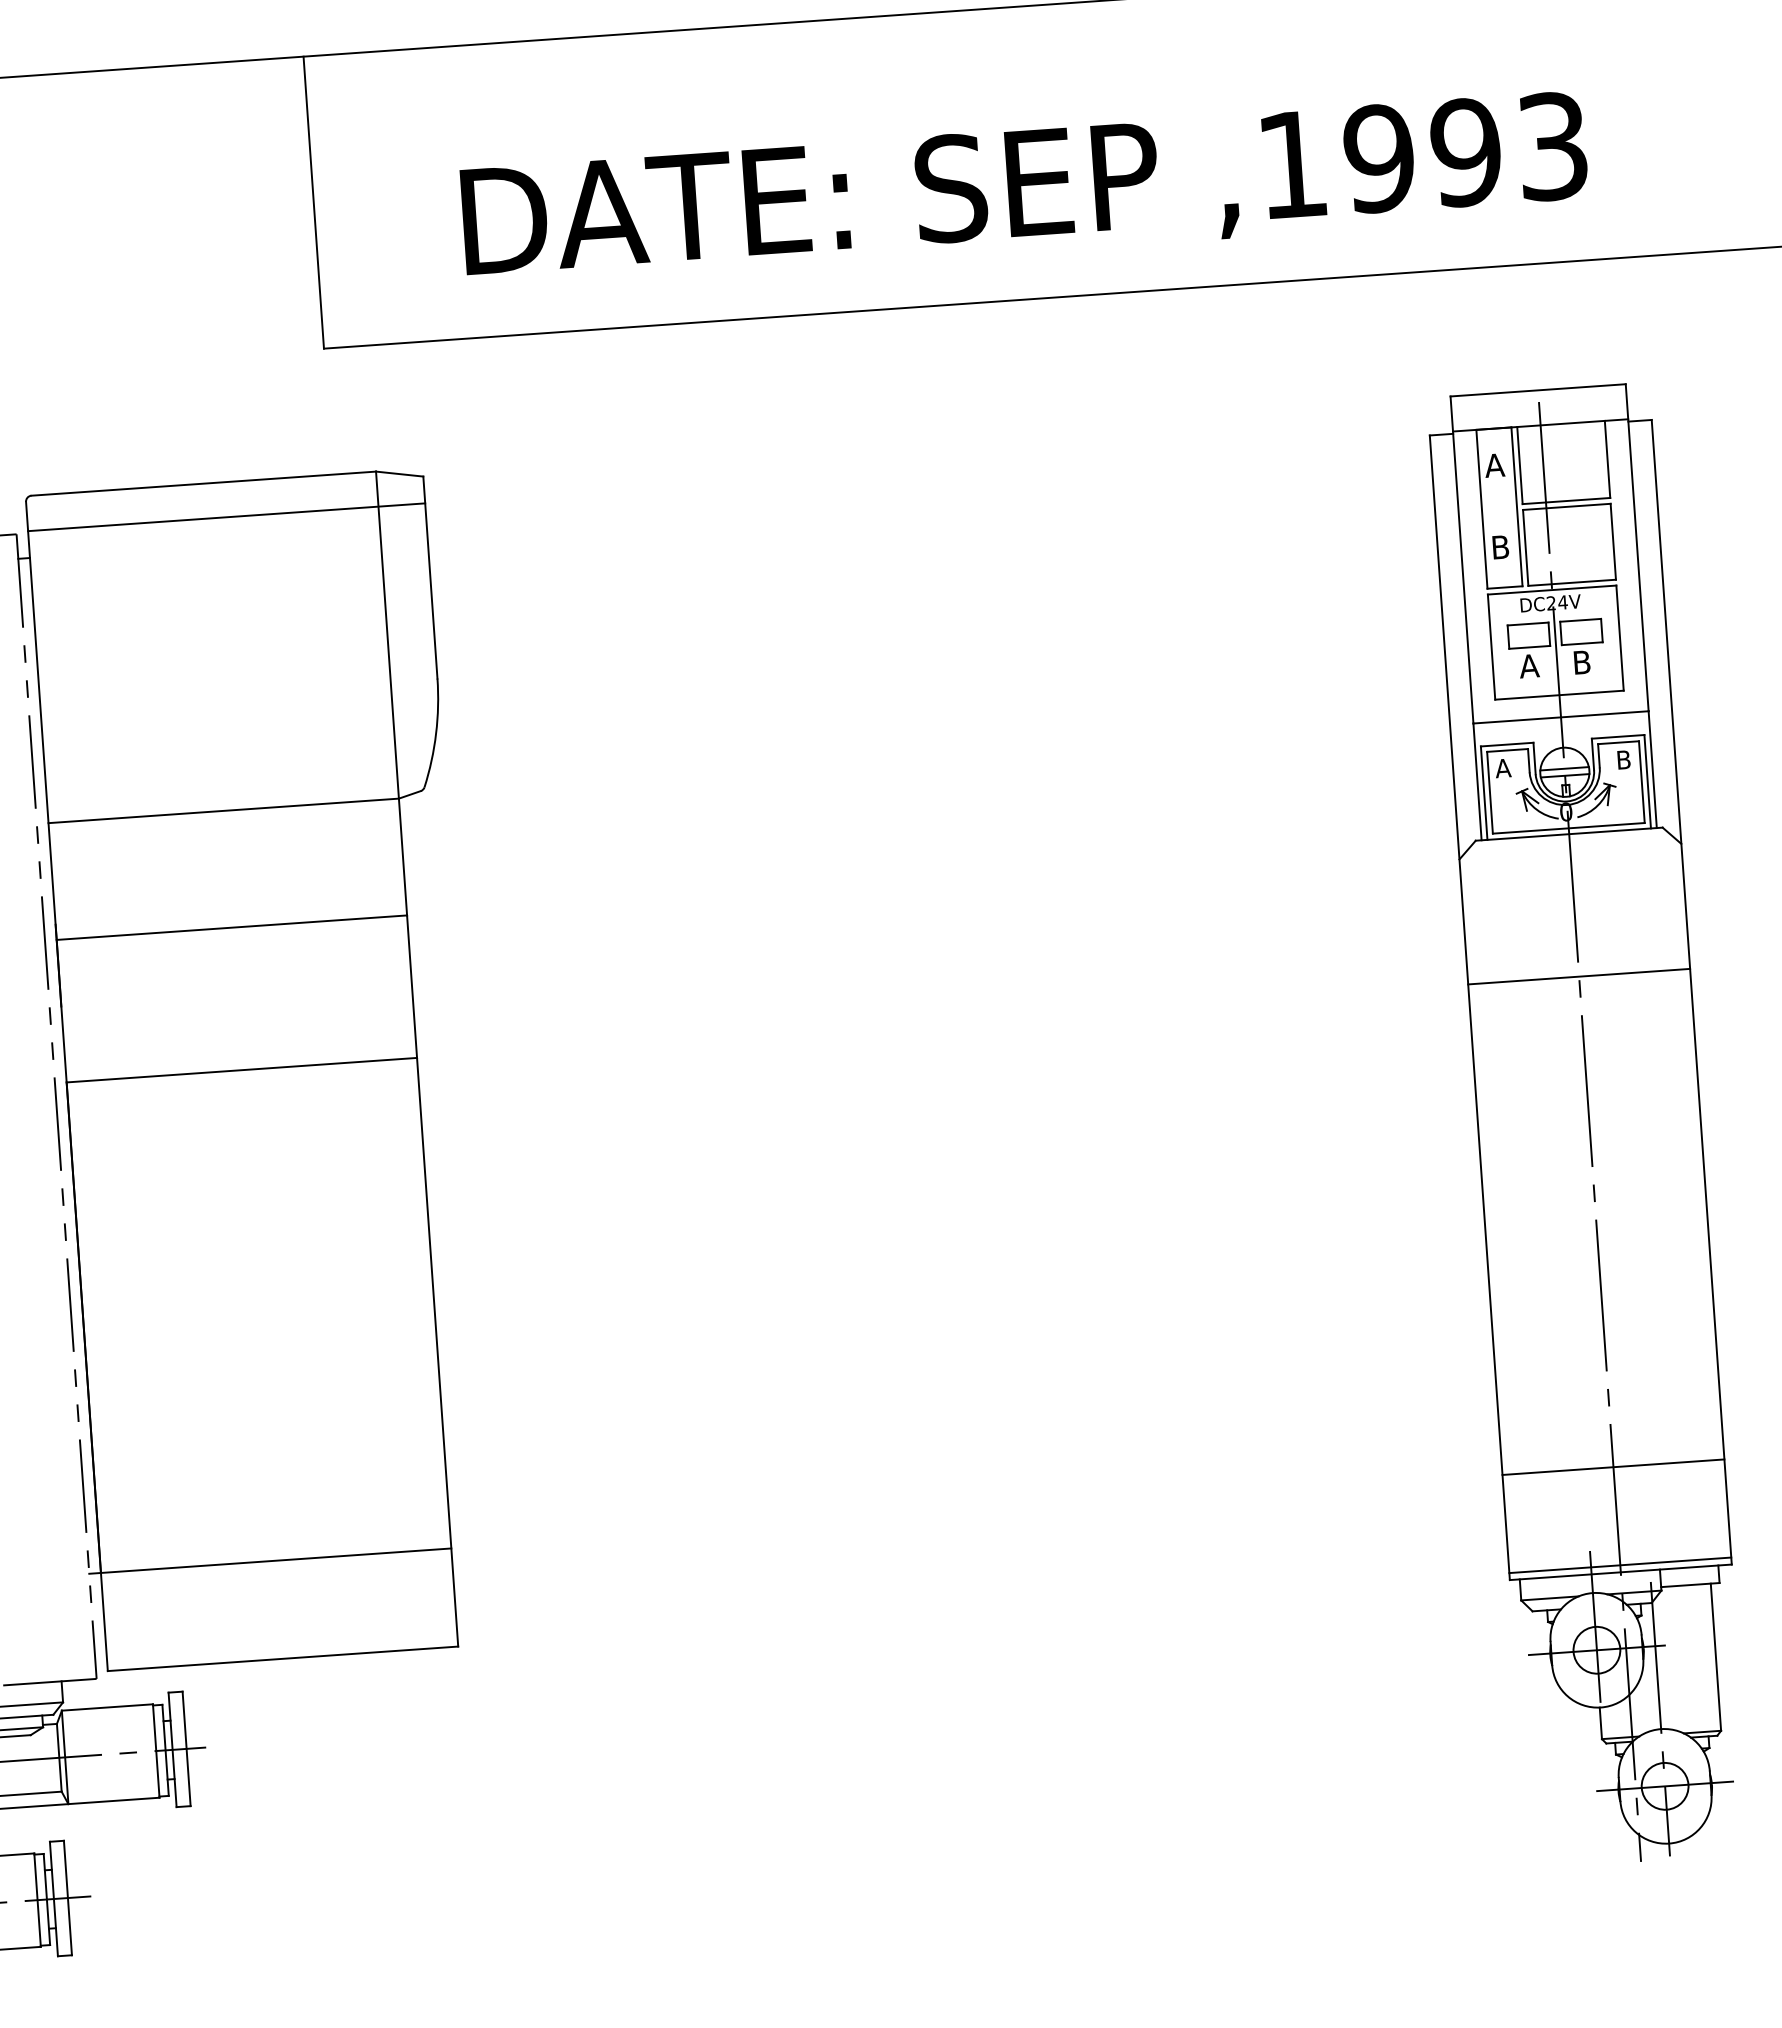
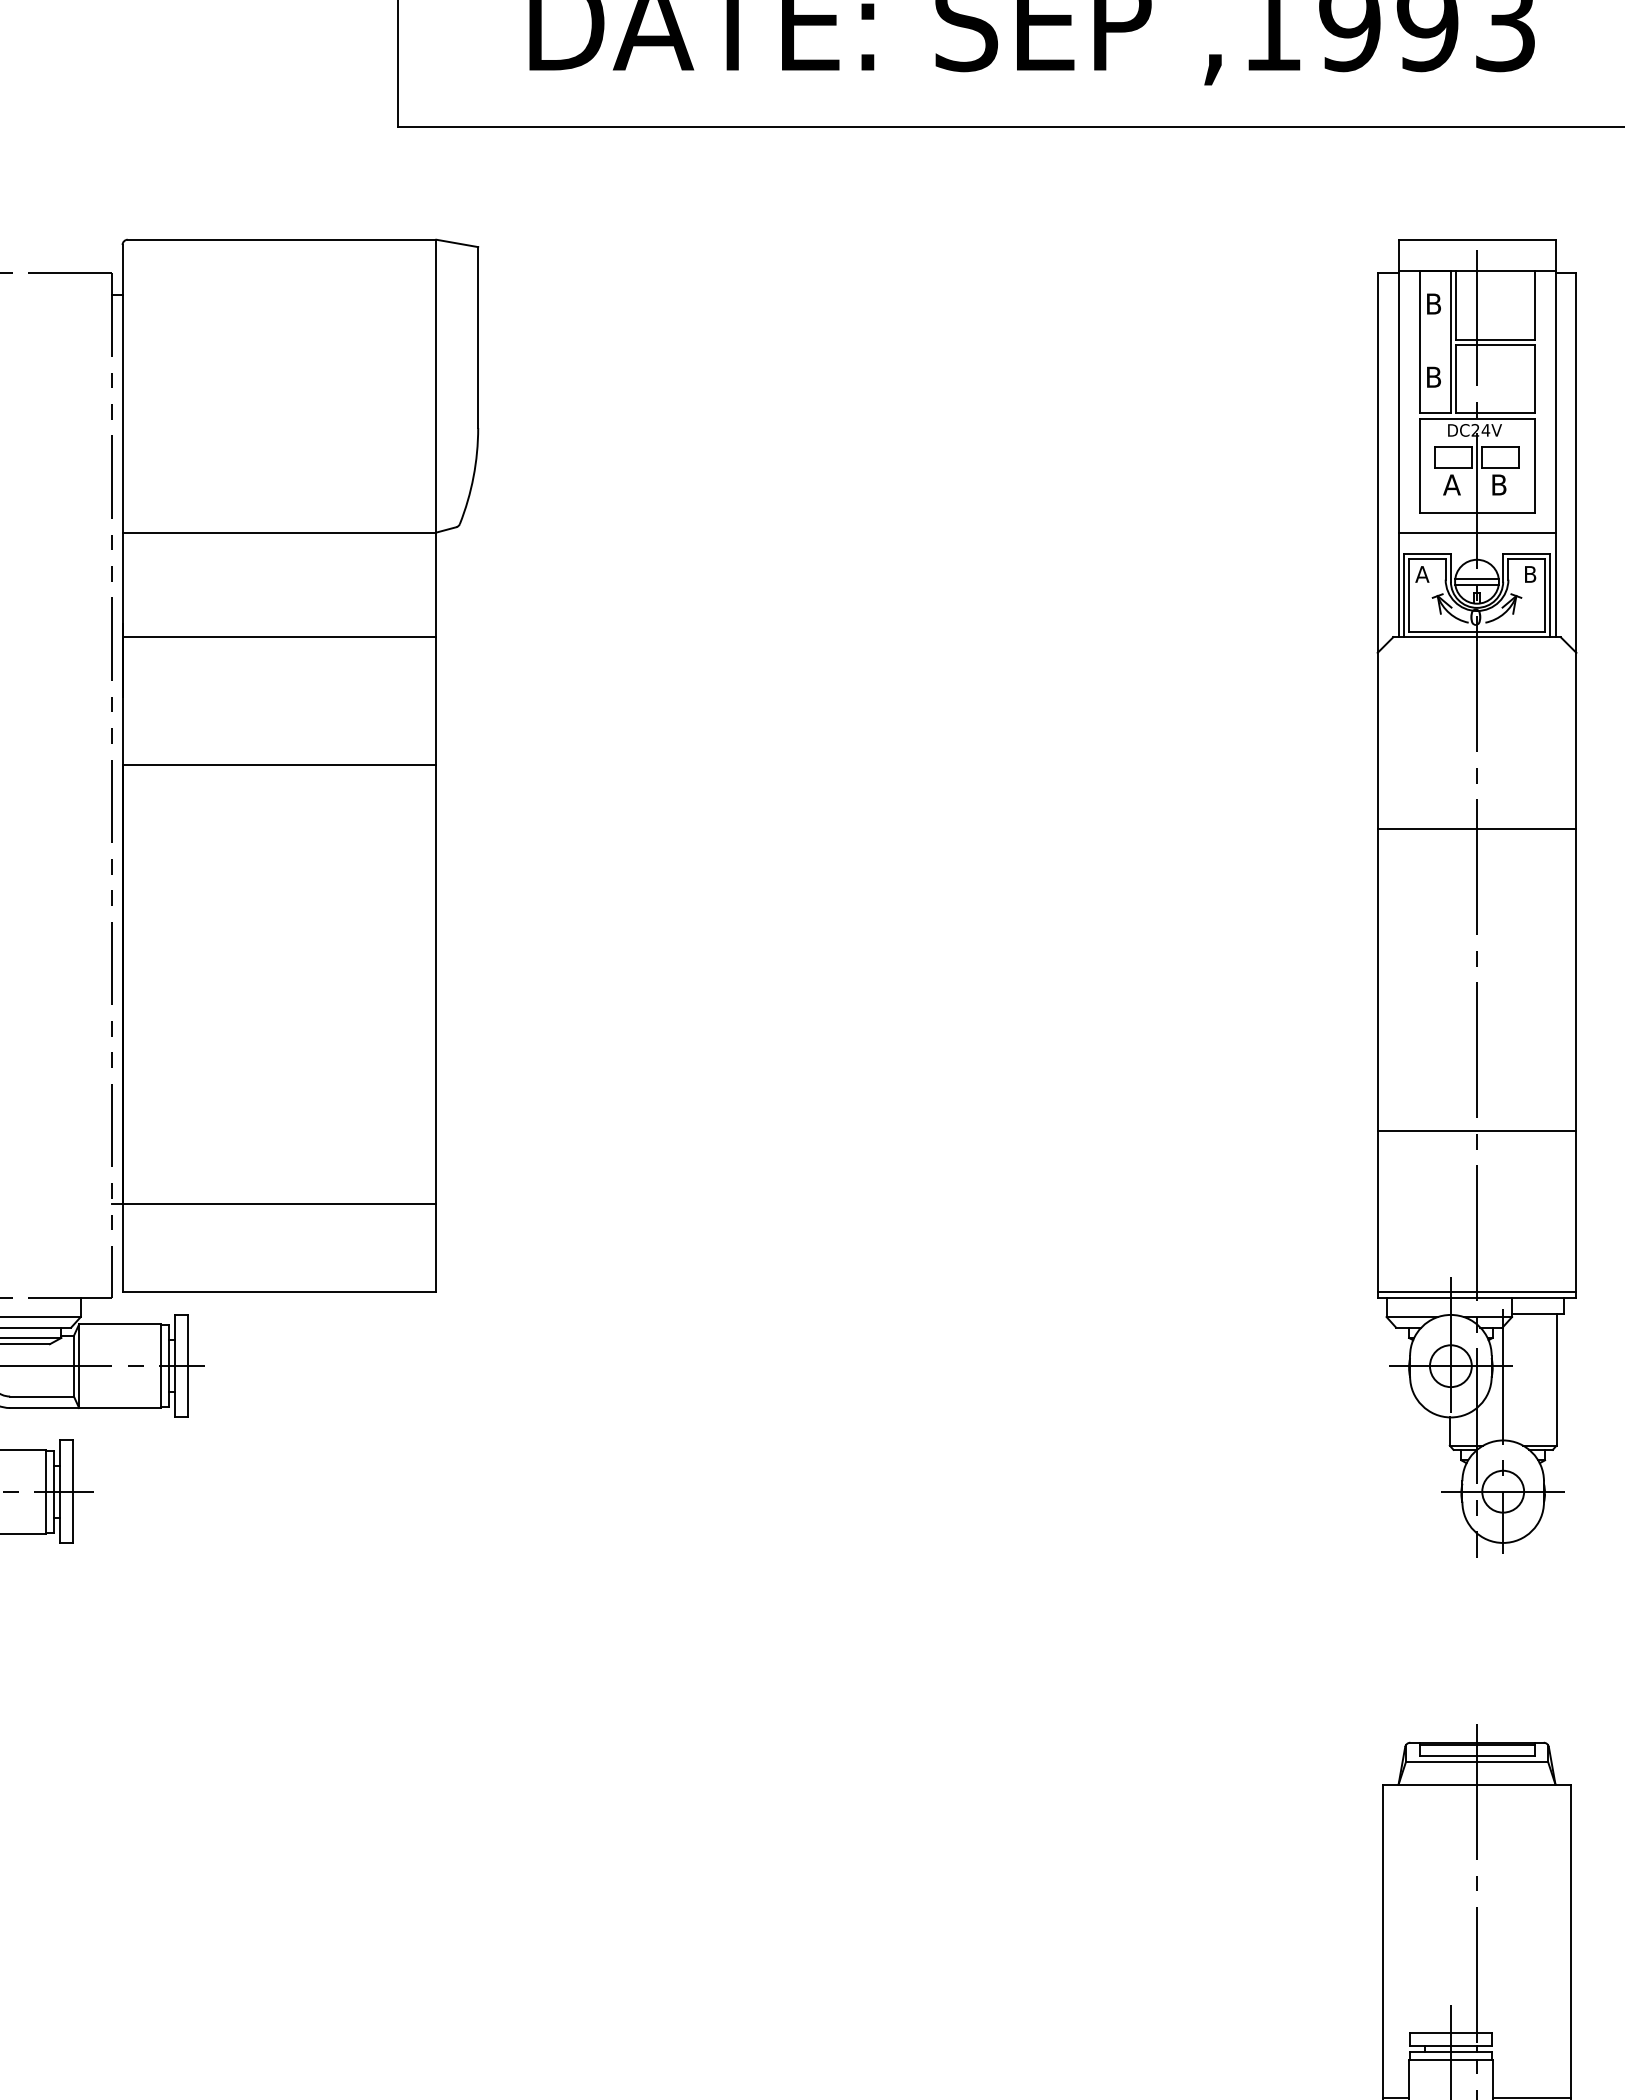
text: (1494, 464) -> (1433, 303), A -> B
line: (226, 517) -> (300, 271), removed
line: (1578, 976) -> (1476, 828), moved
line: (1612, 1467) -> (1476, 1131), moved

